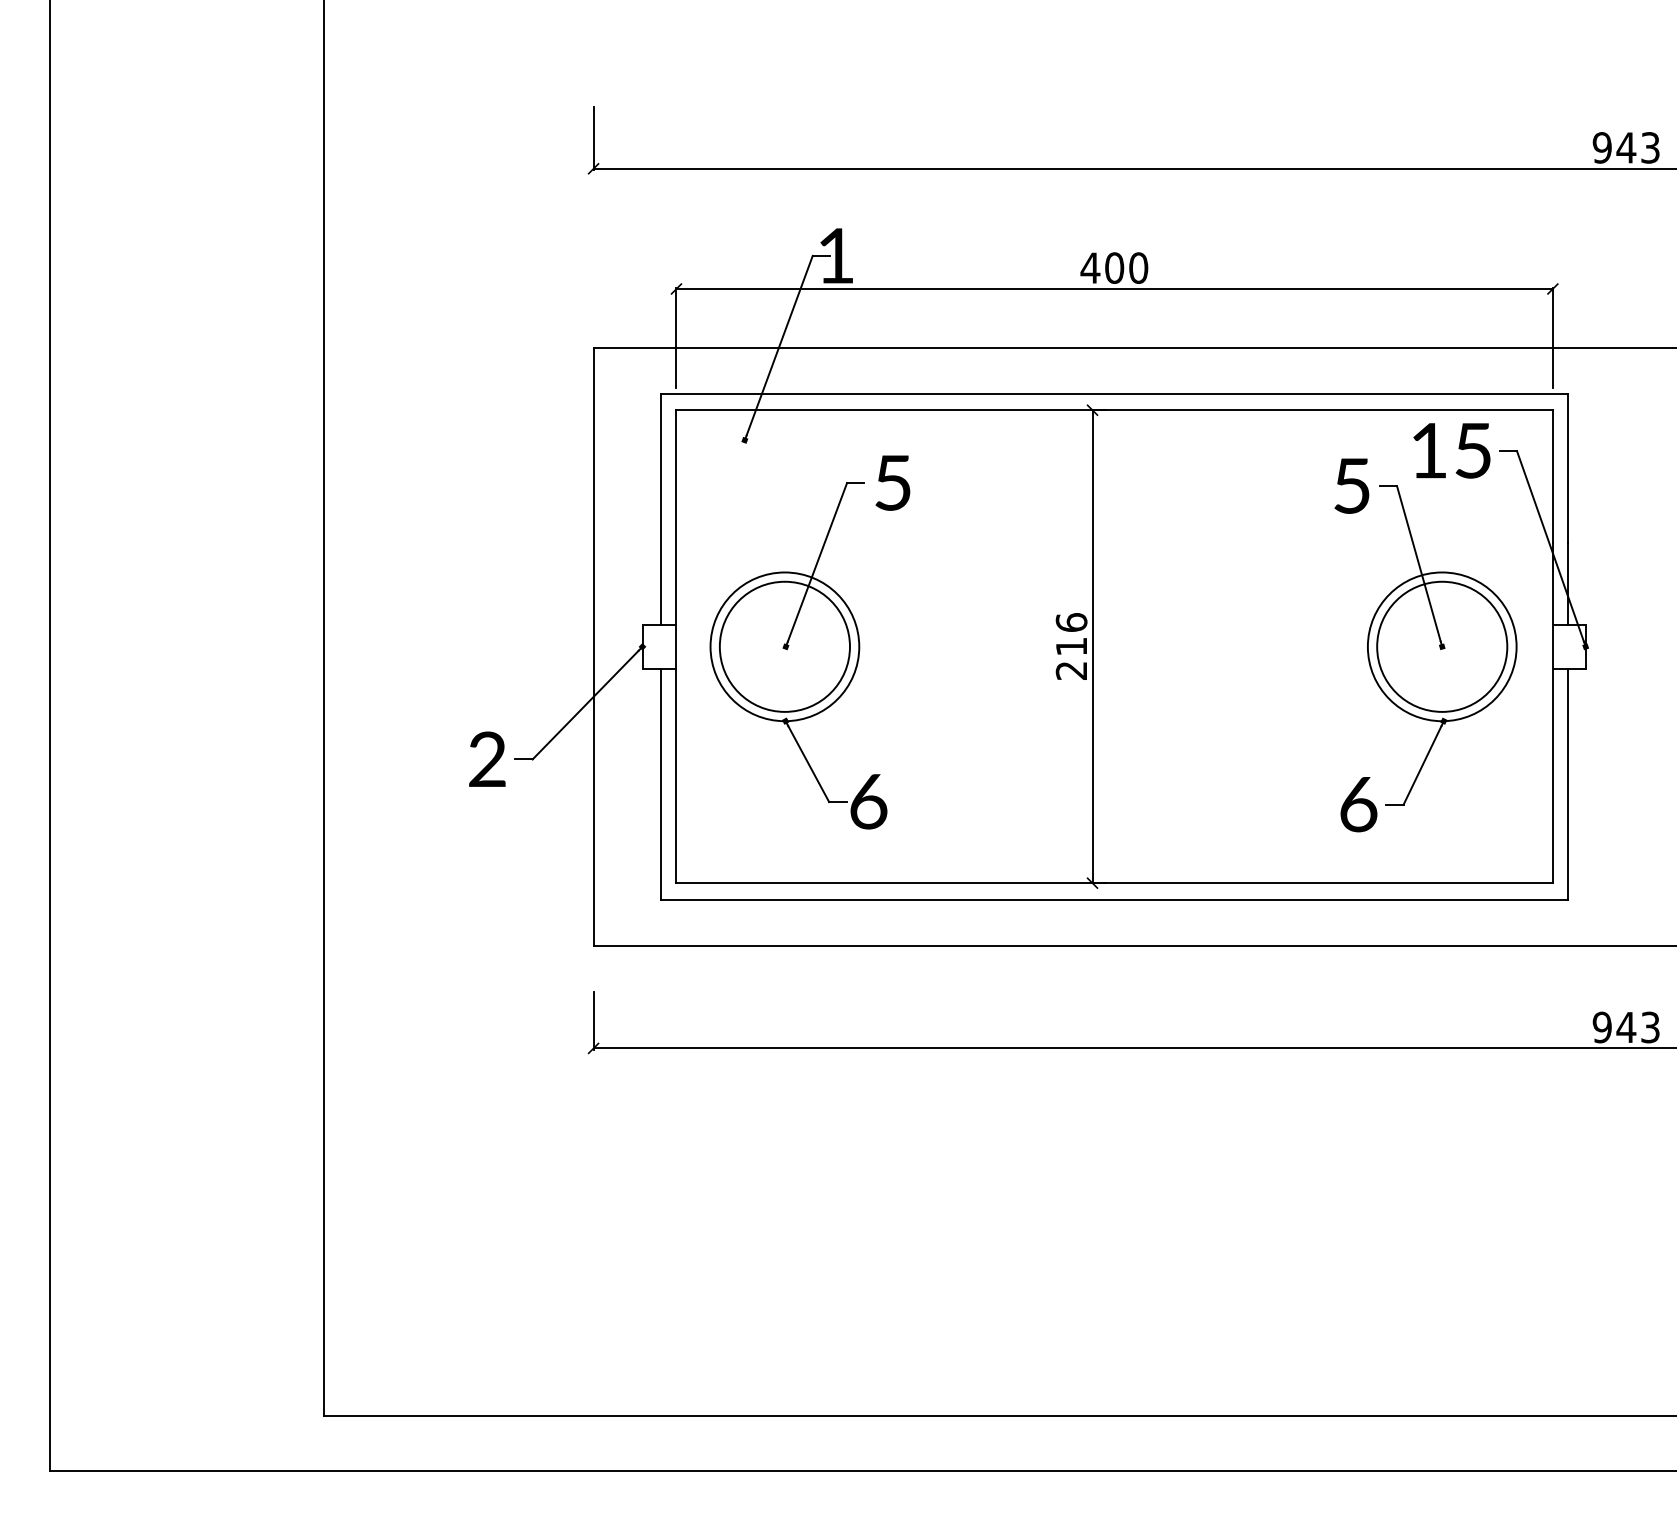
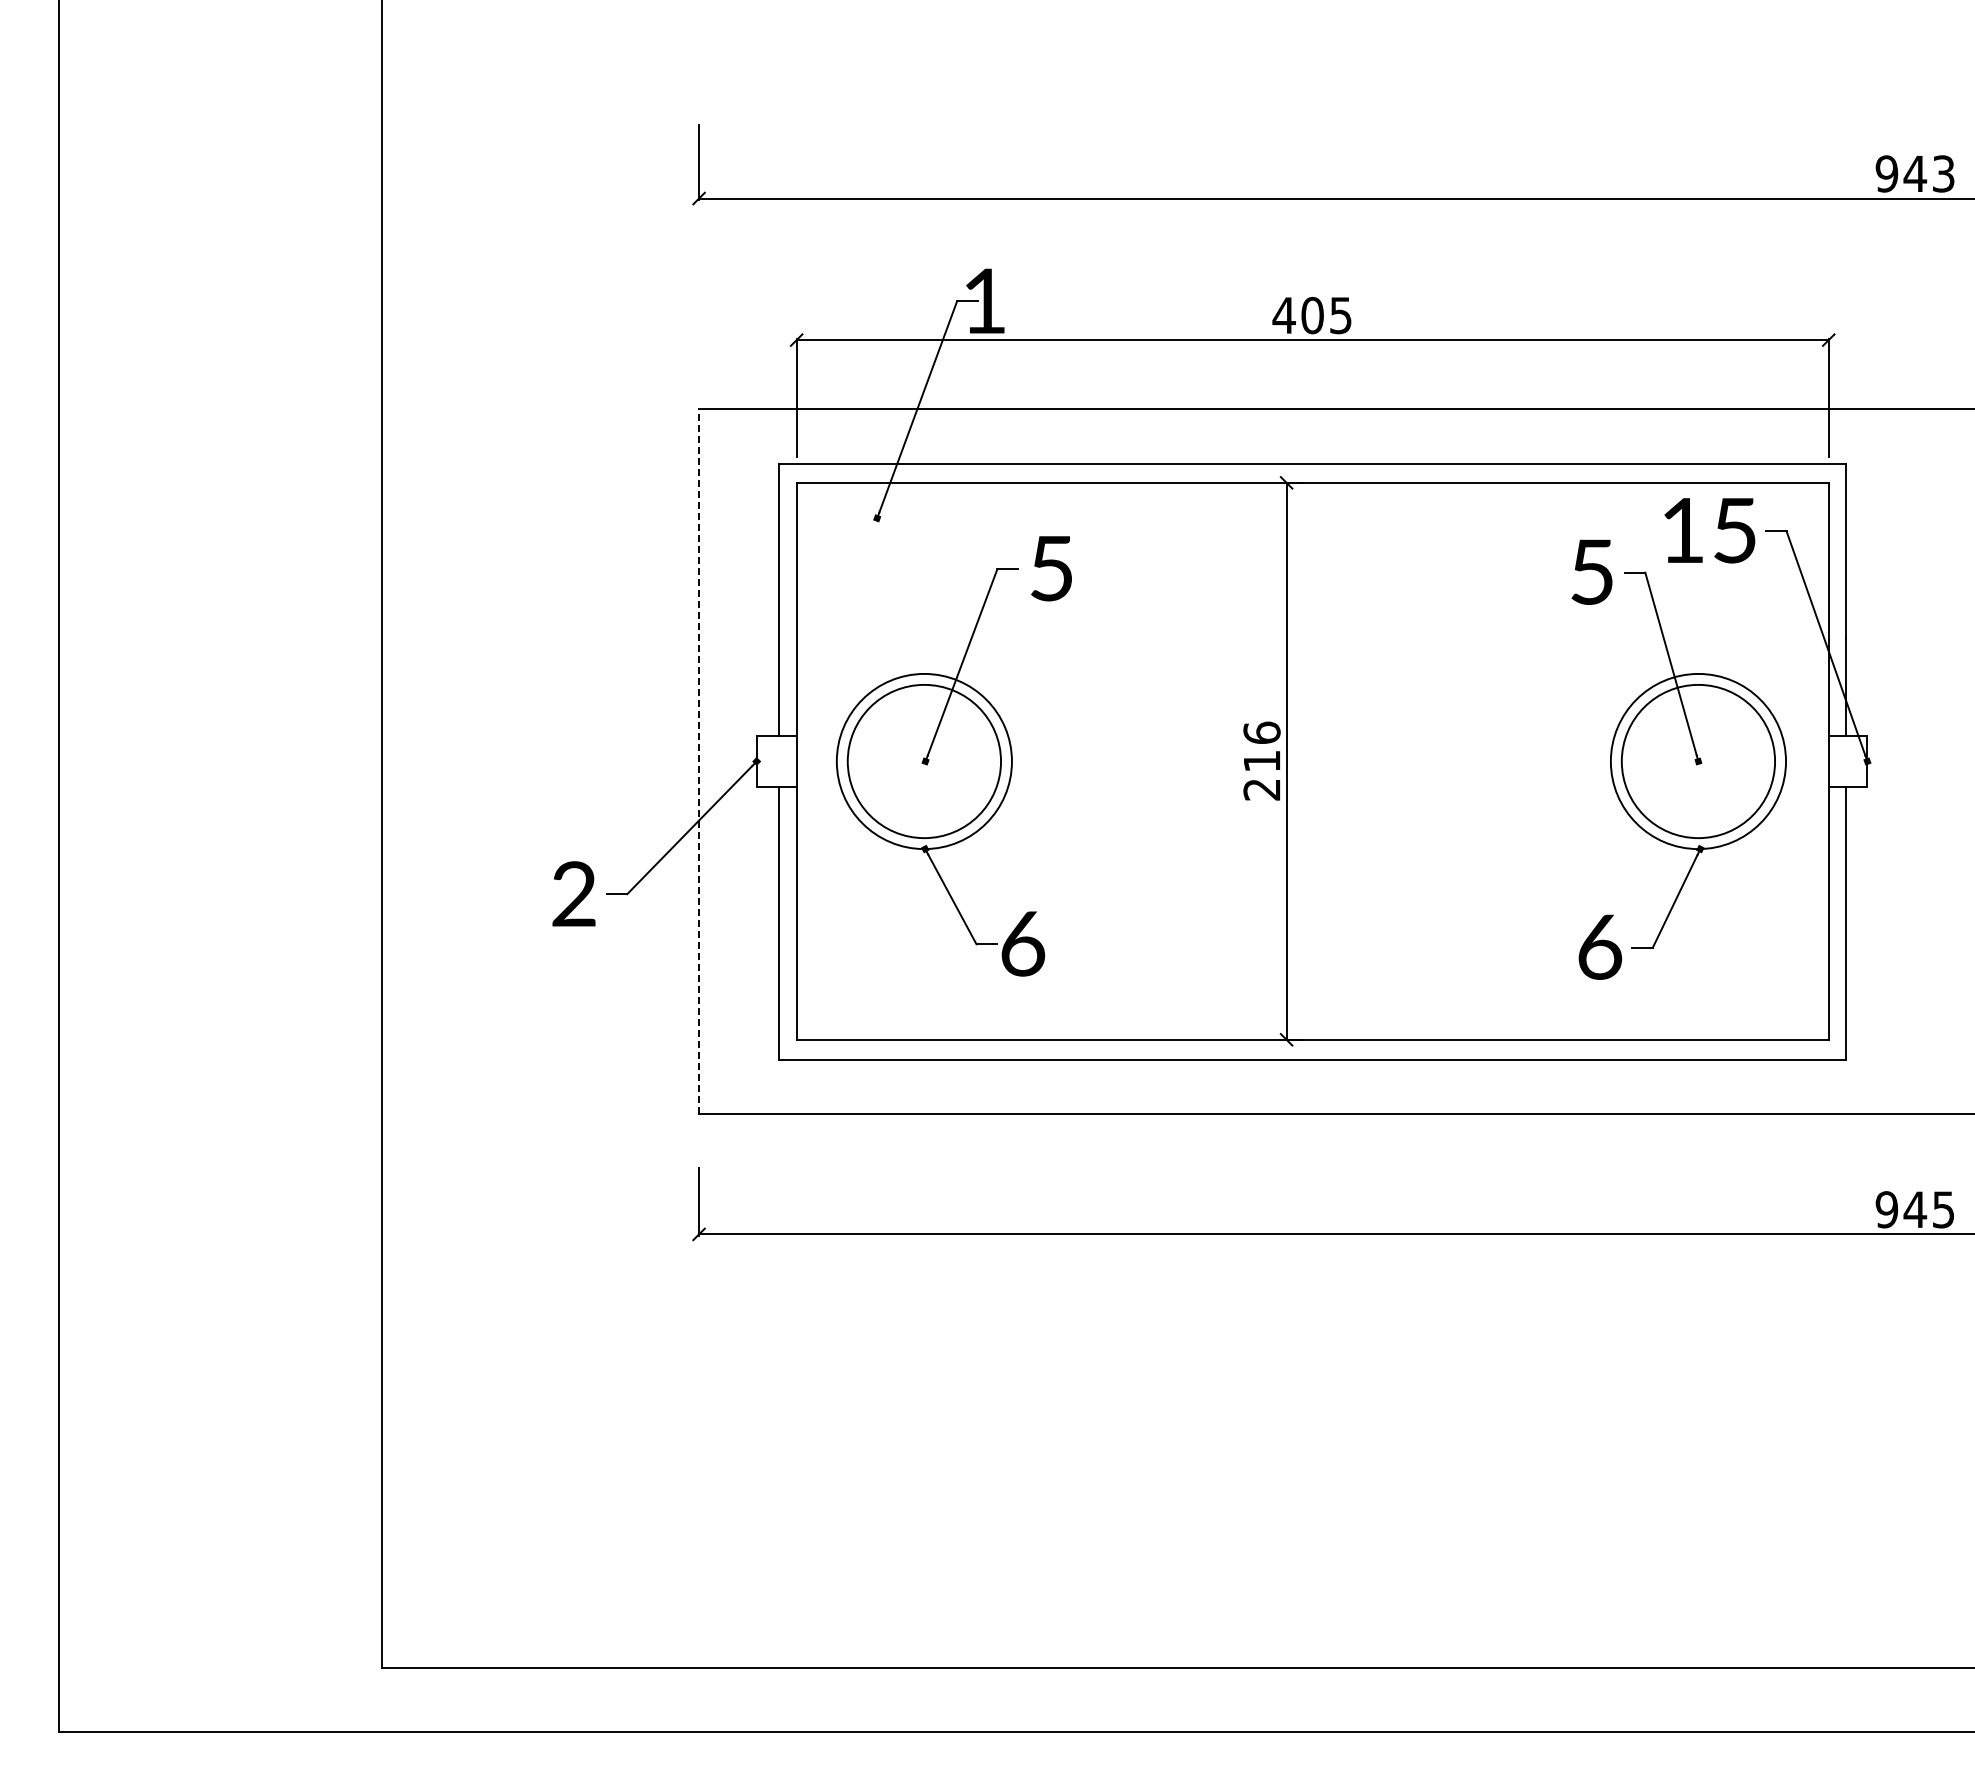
text: (1138, 268) -> (1340, 315), 400 -> 405
line: (593, 646) -> (699, 761), solid -> dashed
text: (1650, 1027) -> (1943, 1209), 943 -> 945

